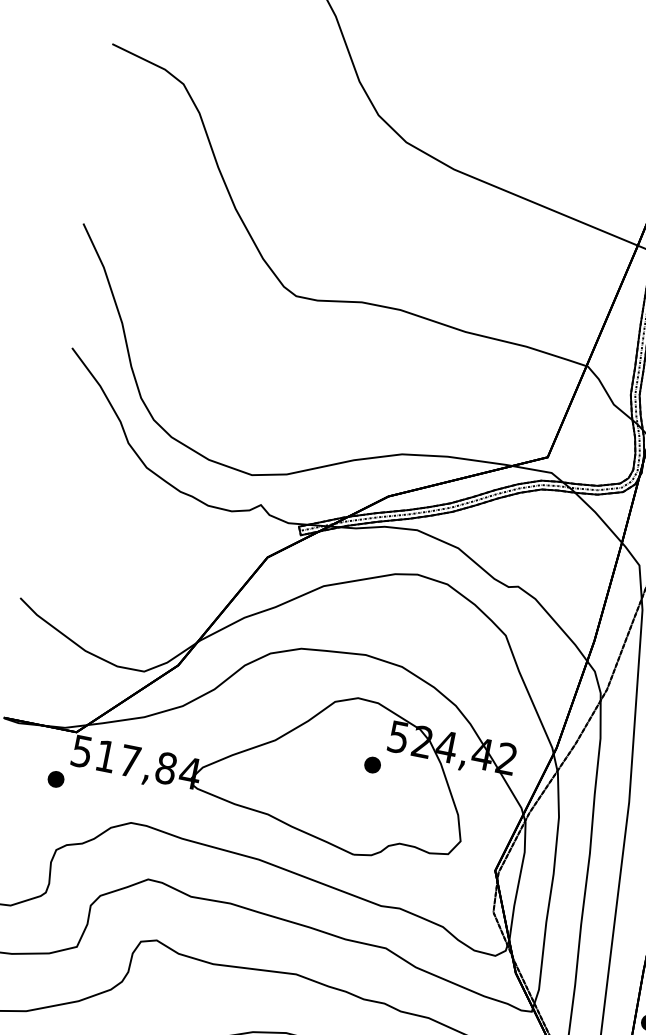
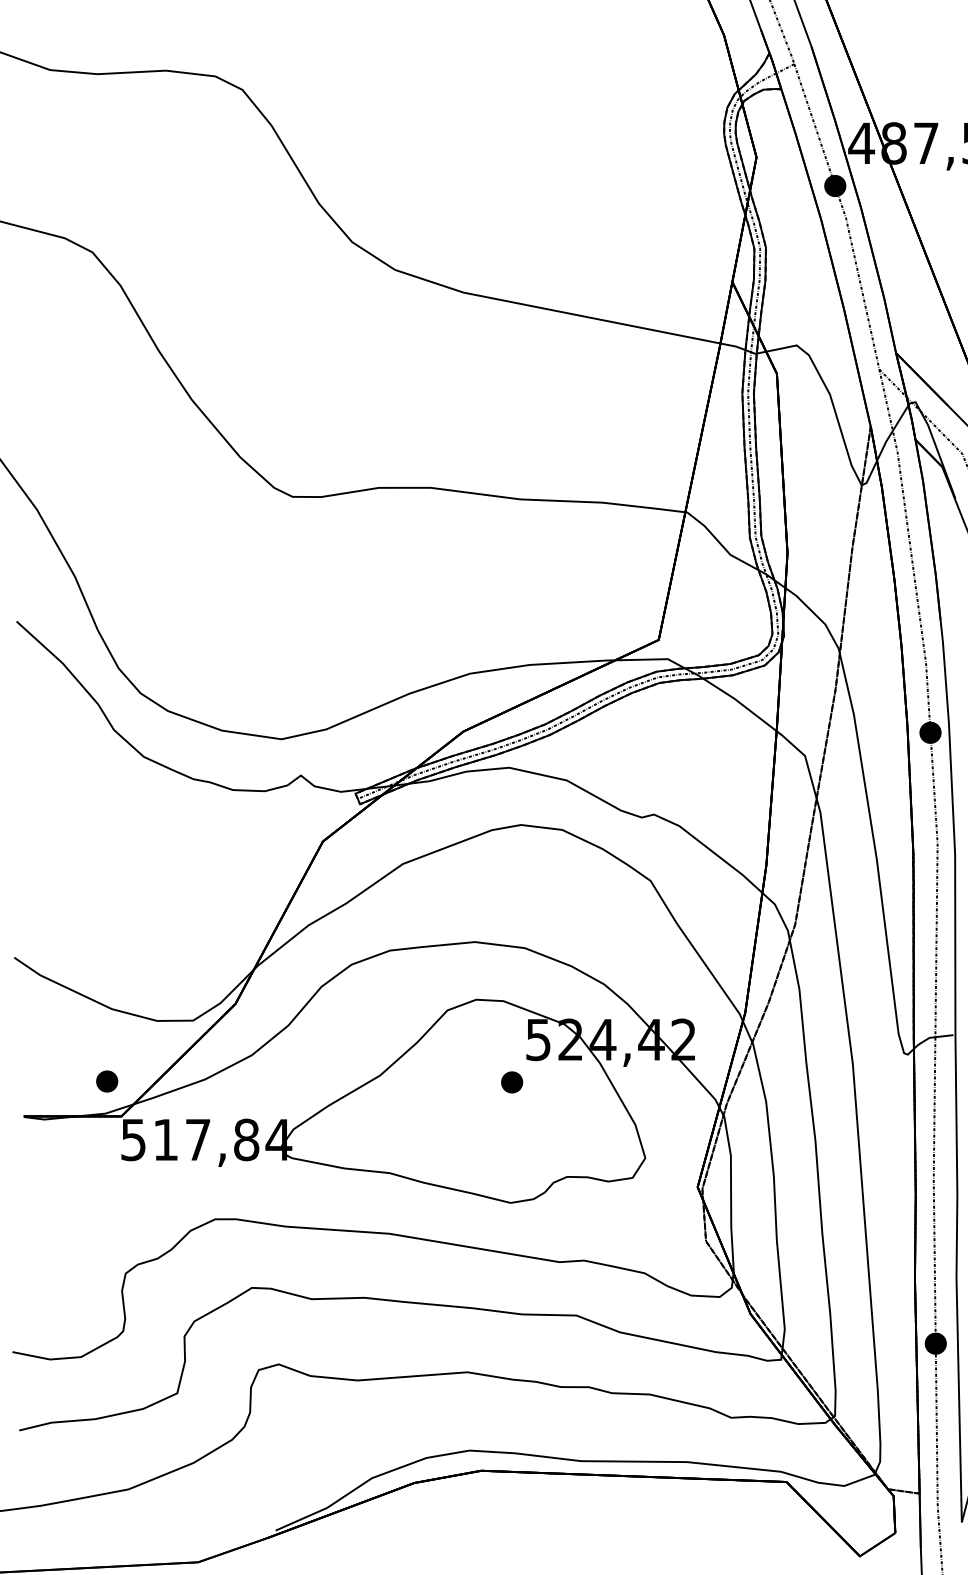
part: (56, 779) -> (107, 1081), moved

